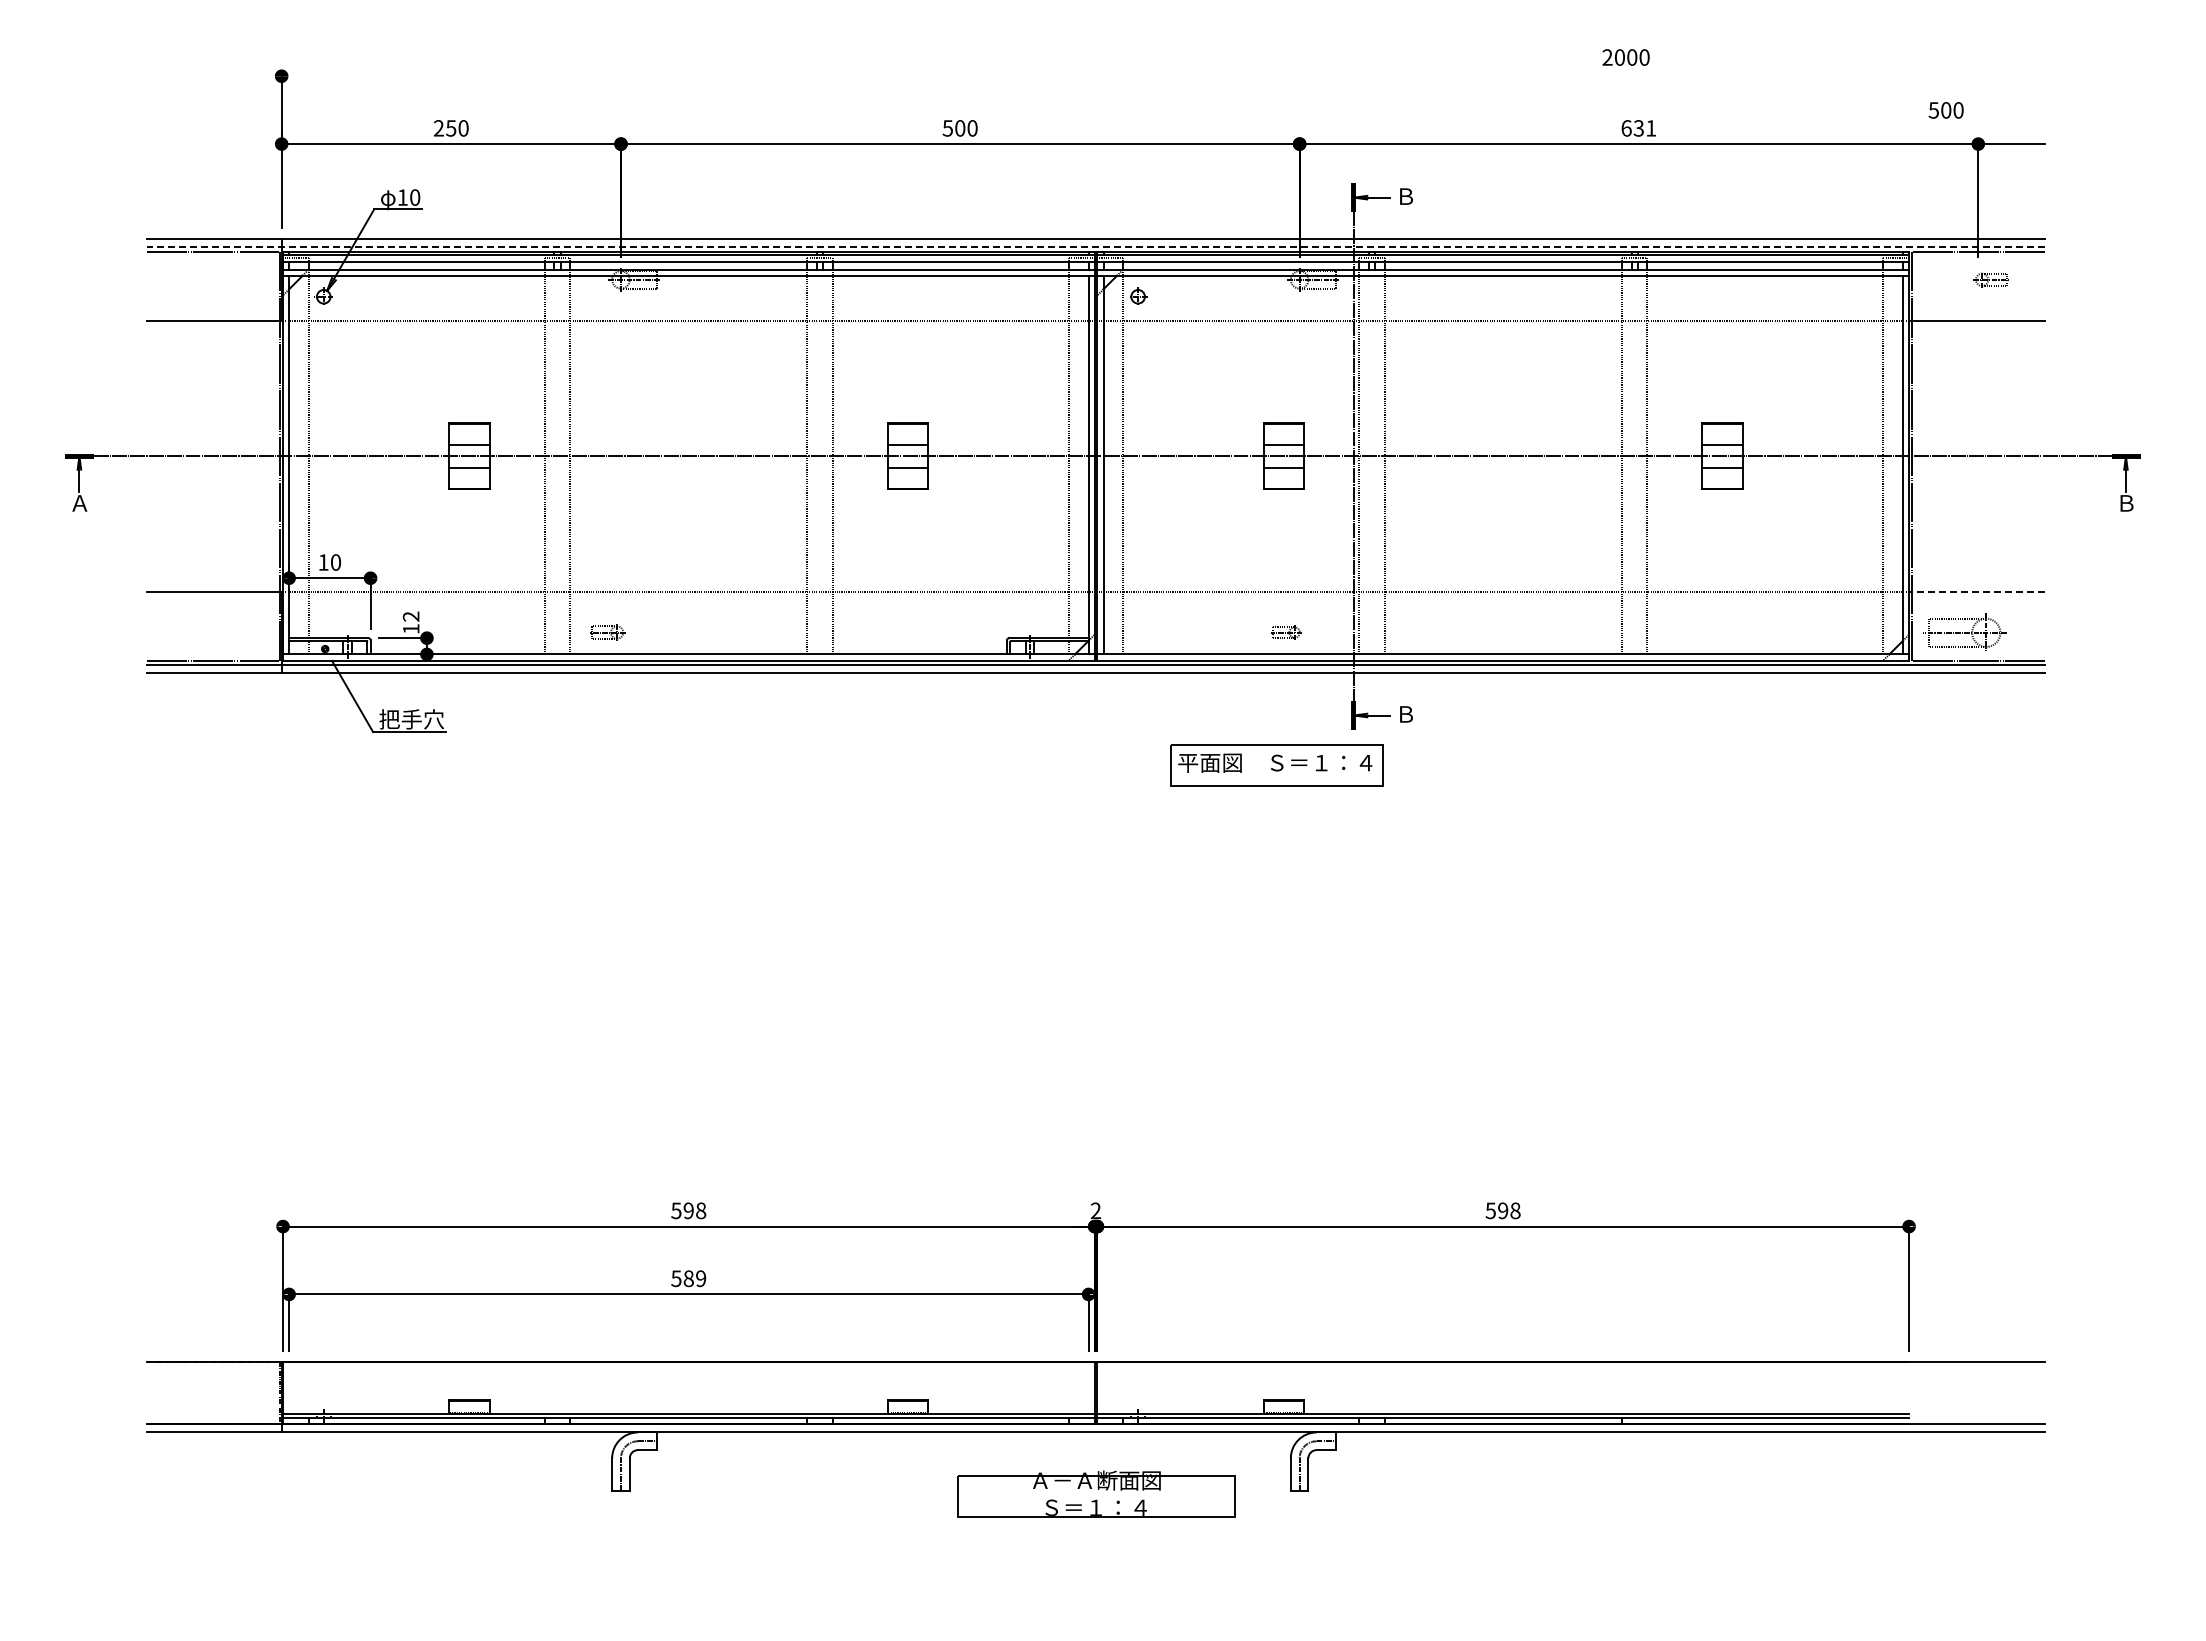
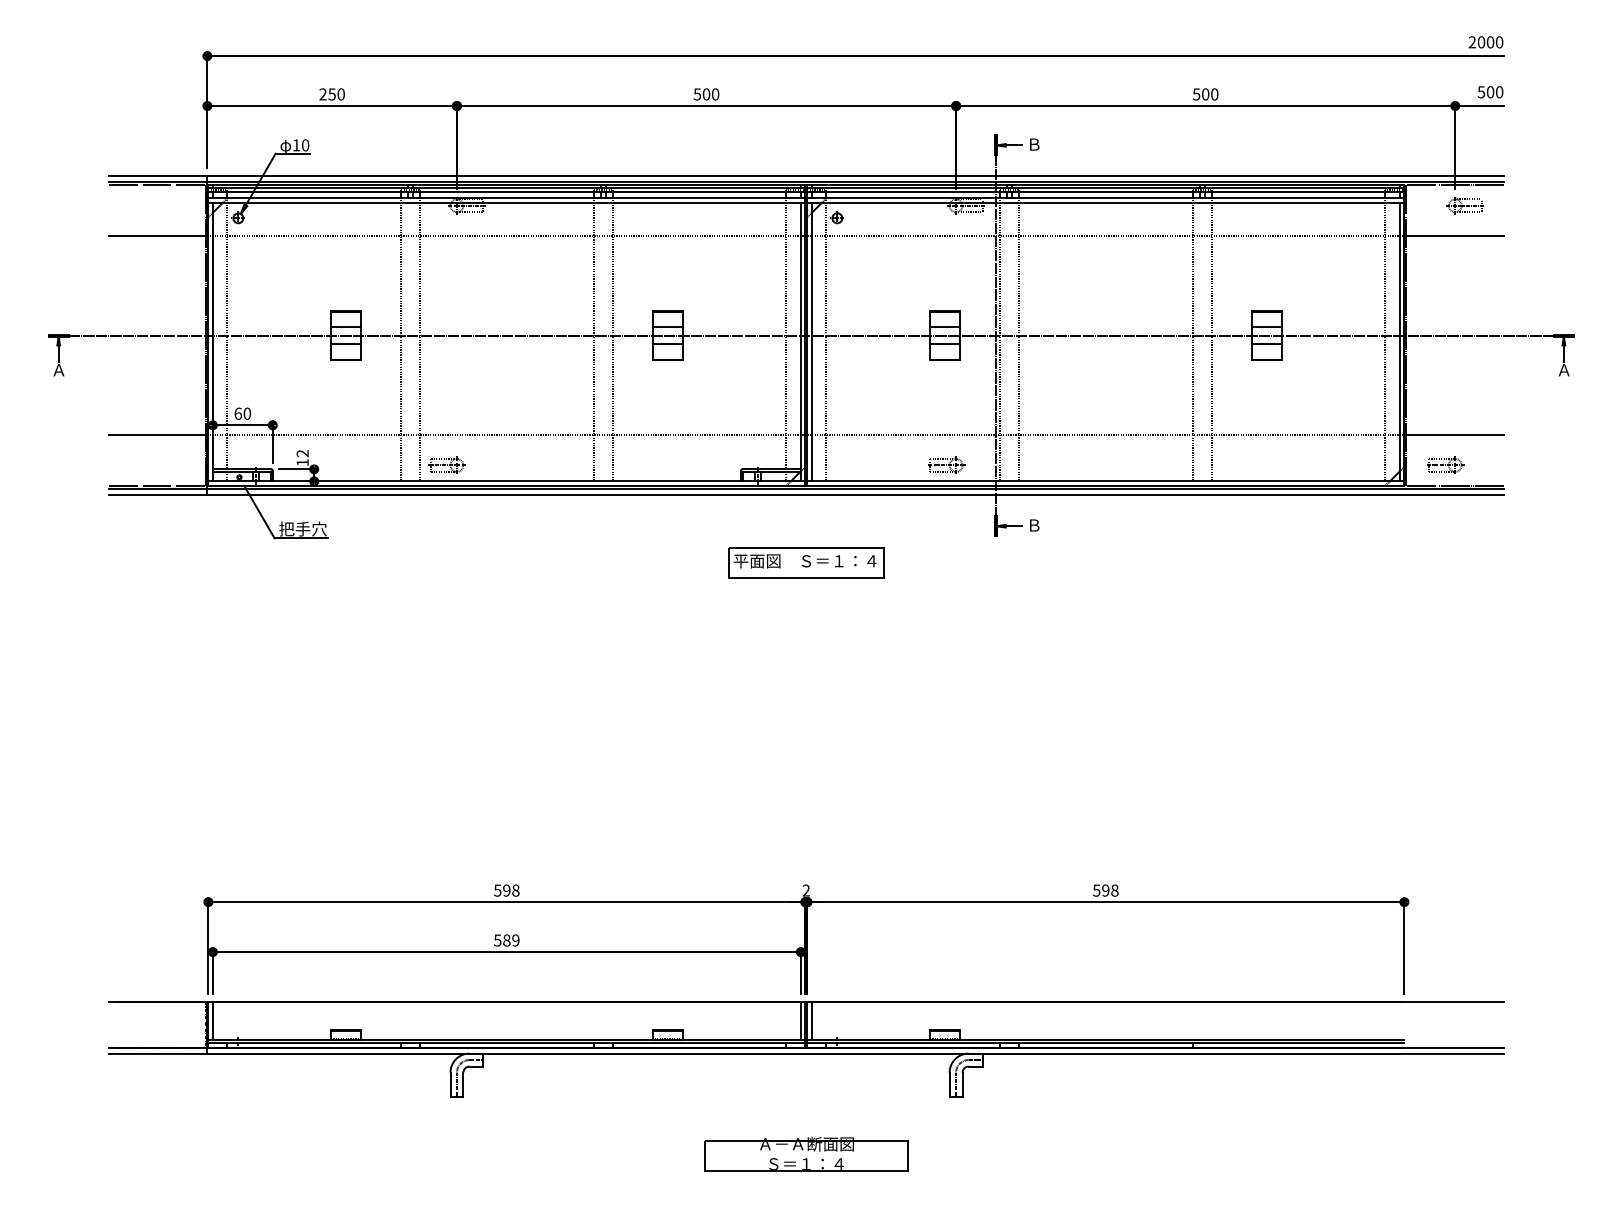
text: (1625, 57) -> (1485, 42), moved
line: (1162, 76) -> (855, 56), added
text: (1945, 110) -> (1489, 92), moved
text: (1638, 128) -> (1205, 94), 631 -> 500
line: (1096, 247) -> (806, 182), dashed -> solid
part: (1990, 279) -> (1464, 205), size x1.43
text: (2126, 503) -> (1564, 370), Ｂ -> Ａ
text: (323, 562) -> (238, 413), 10 -> 60
line: (1976, 592) -> (1453, 435), dashed -> solid
part: (607, 632) -> (447, 465), size x1.43
part: (1286, 632) -> (946, 465), size x1.67
part: (1964, 632) -> (1445, 465), size x0.62
part: (1276, 765) -> (805, 563), moved
line: (289, 1387) -> (213, 1020), added
line: (1088, 1387) -> (800, 1020), added
line: (1103, 1387) -> (811, 1020), added
part: (1096, 1493) -> (806, 1153), moved

